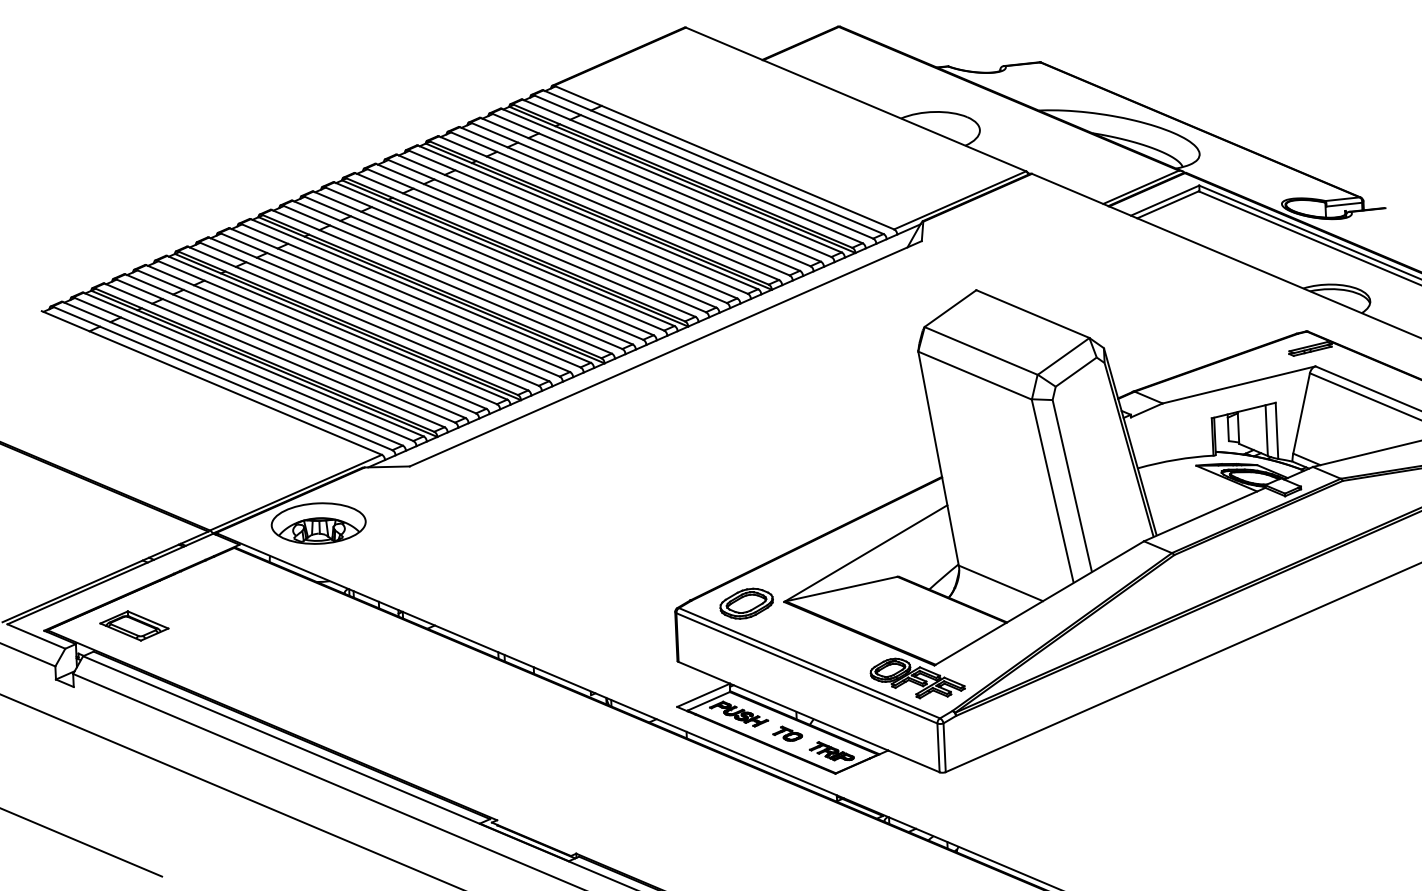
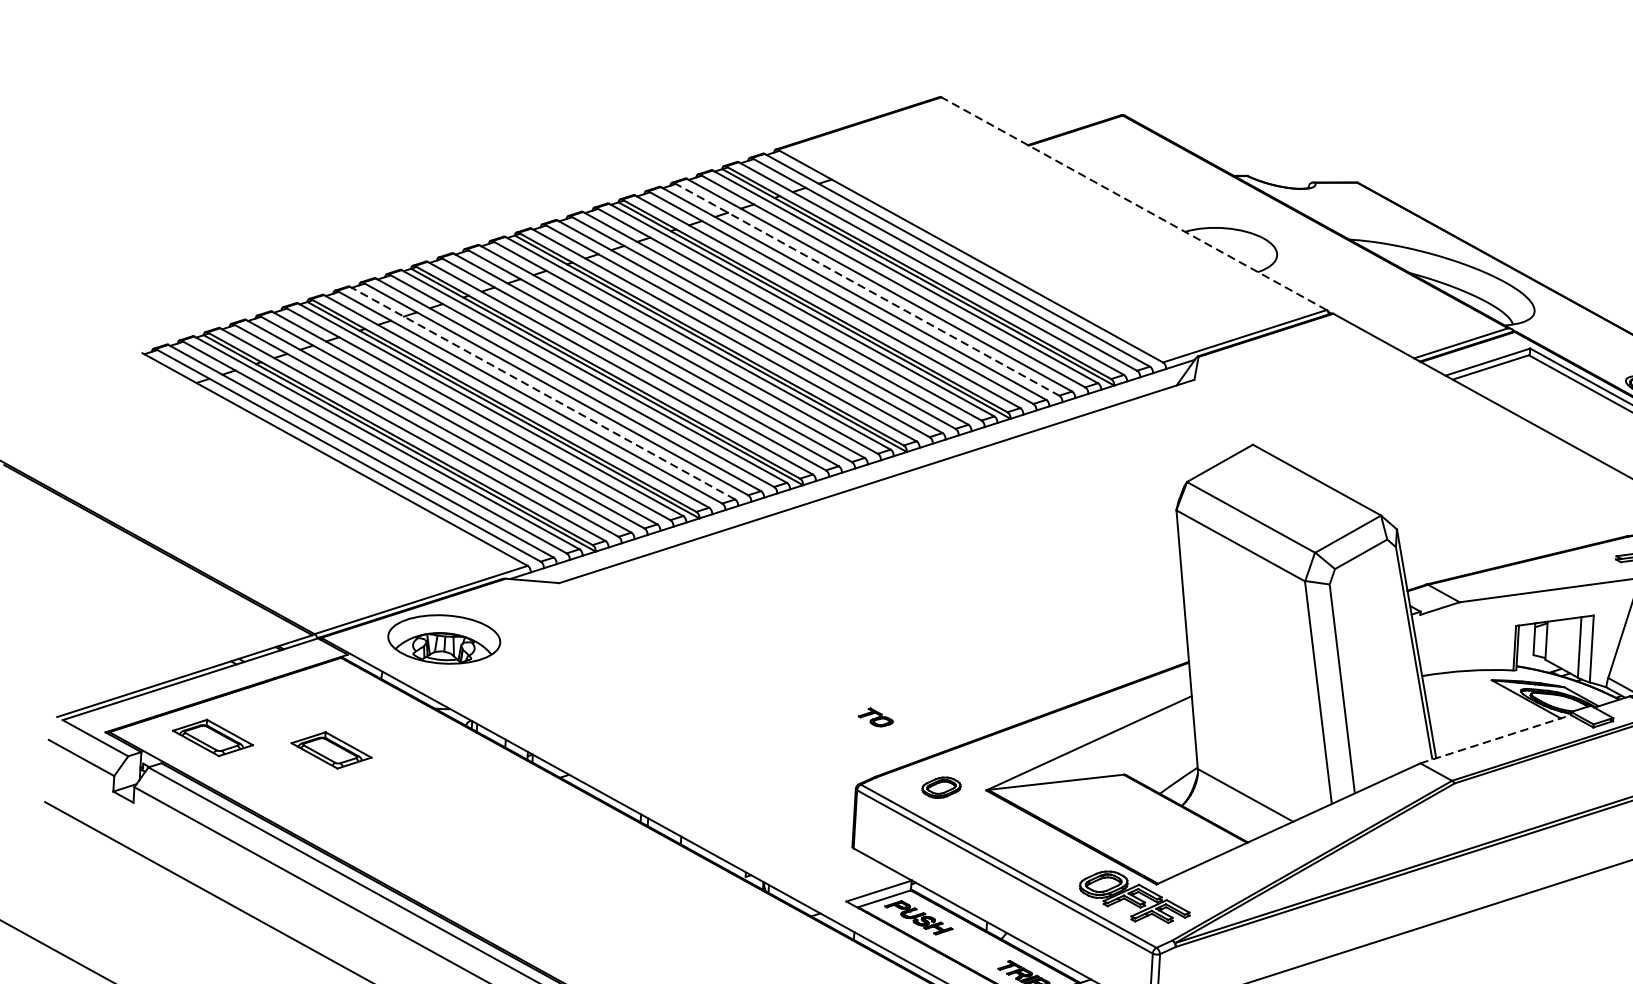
line: (856, 99) -> (1134, 203), solid -> dashed
line: (640, 194) -> (866, 289), solid -> dashed
line: (379, 309) -> (542, 393), solid -> dashed
line: (1205, 514) -> (1496, 739), solid -> dashed
part: (746, 603) -> (941, 787), size x0.6
part: (234, 625) -> (331, 749), added
part: (787, 733) -> (875, 717), moved

